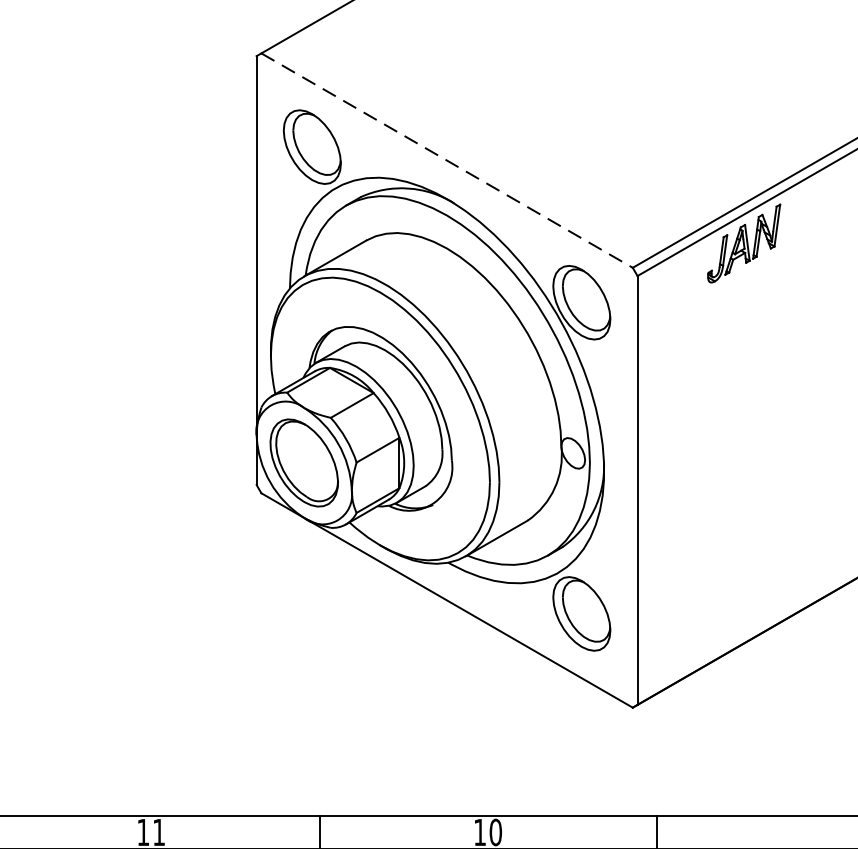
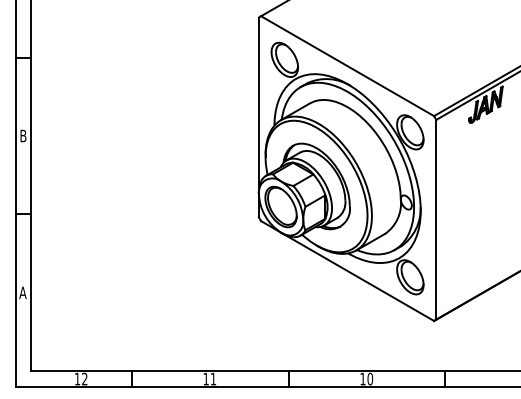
line: (446, 161) -> (347, 66), dashed -> solid

